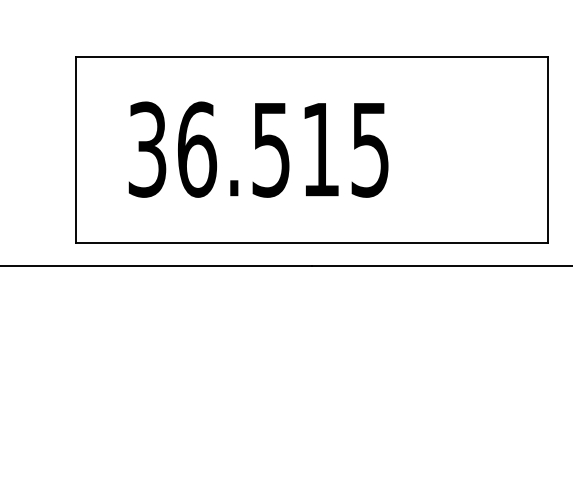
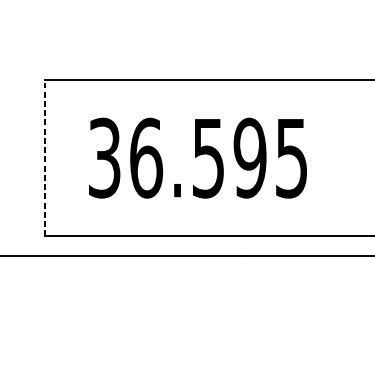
line: (76, 149) -> (45, 158), solid -> dashed
text: (320, 149) -> (249, 158), 36.515 -> 36.595

